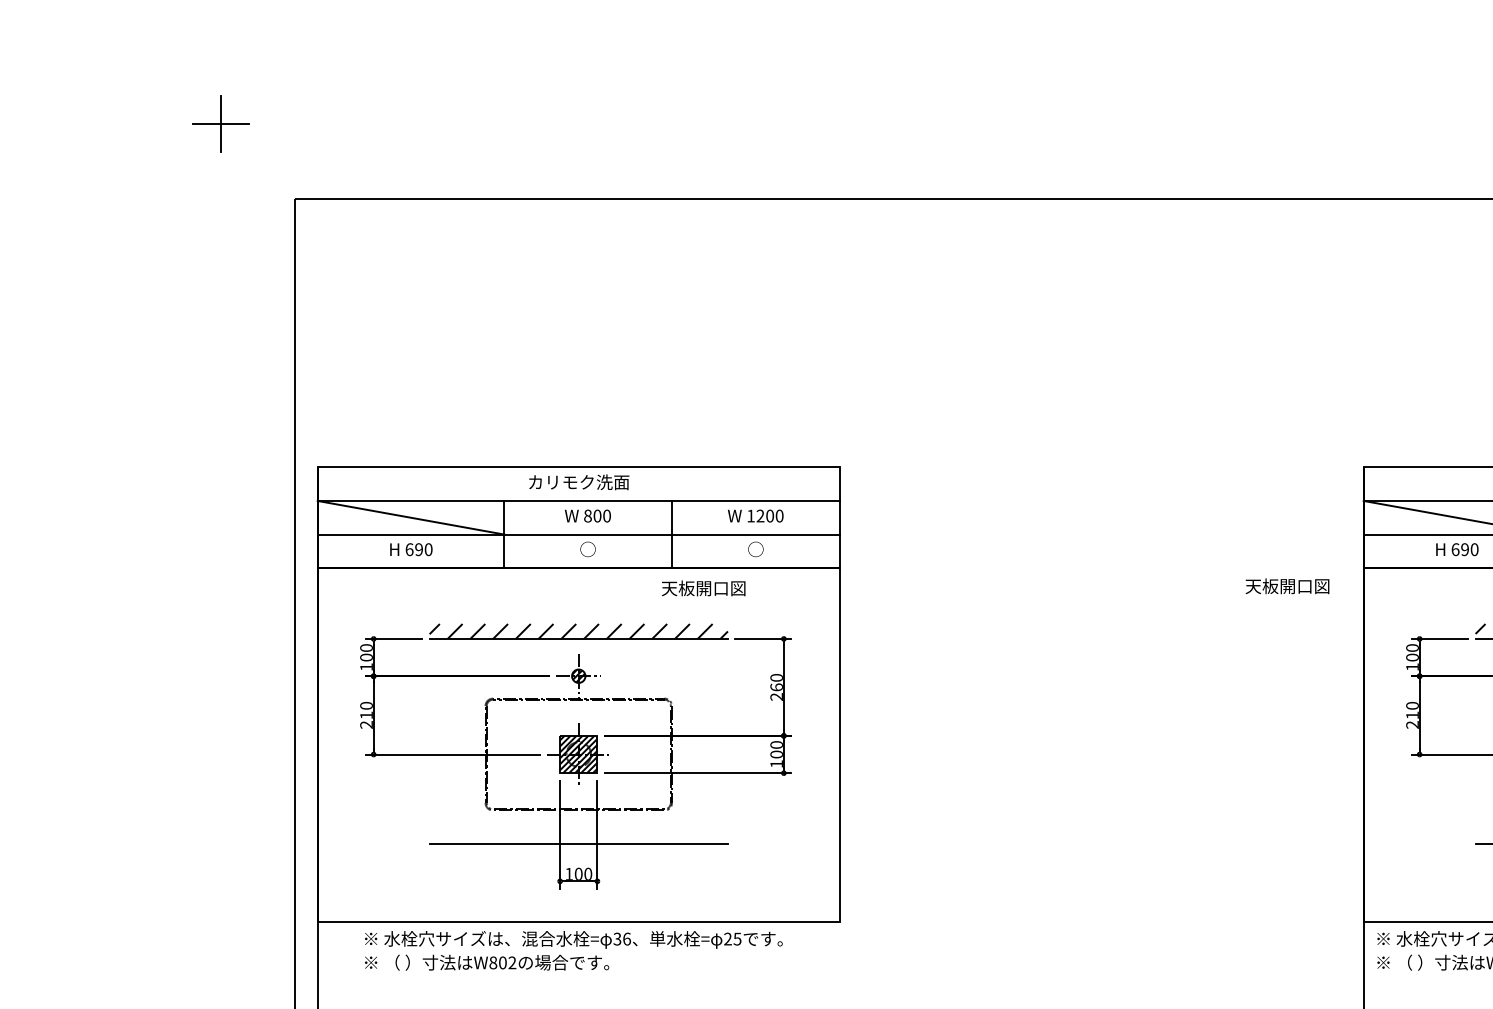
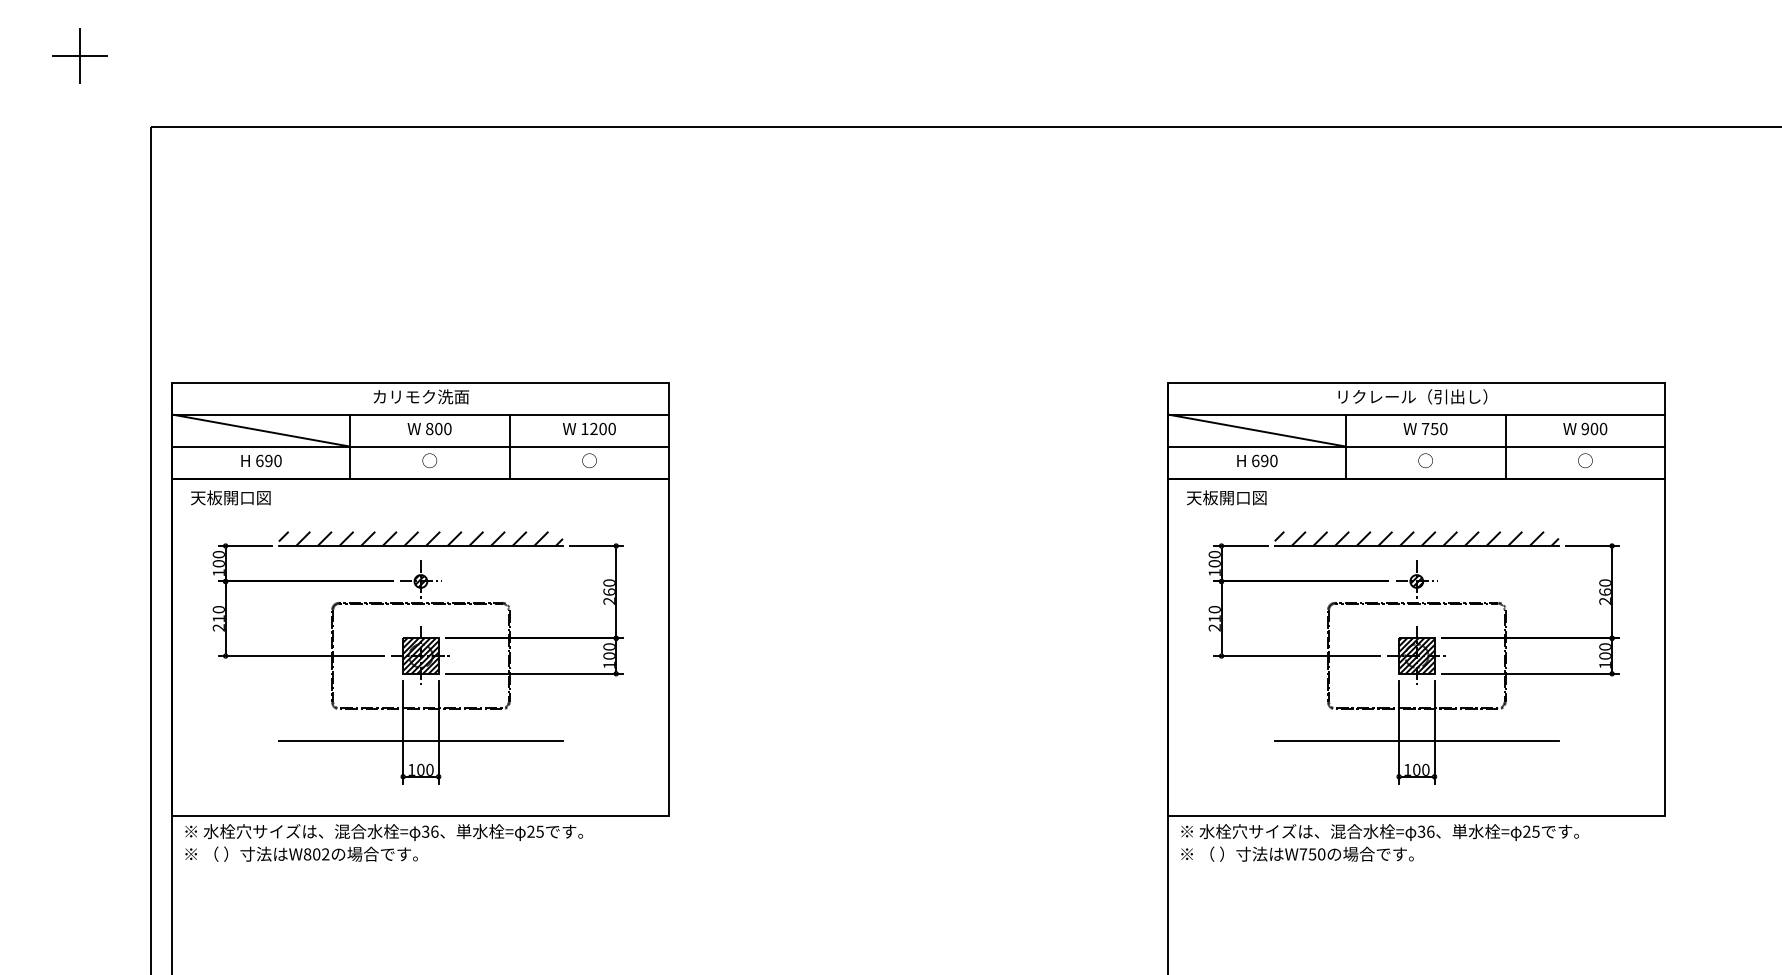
text: (1287, 585) -> (1226, 497), moved
text: (703, 588) -> (230, 497), moved
text: (574, 950) -> (384, 842), moved

